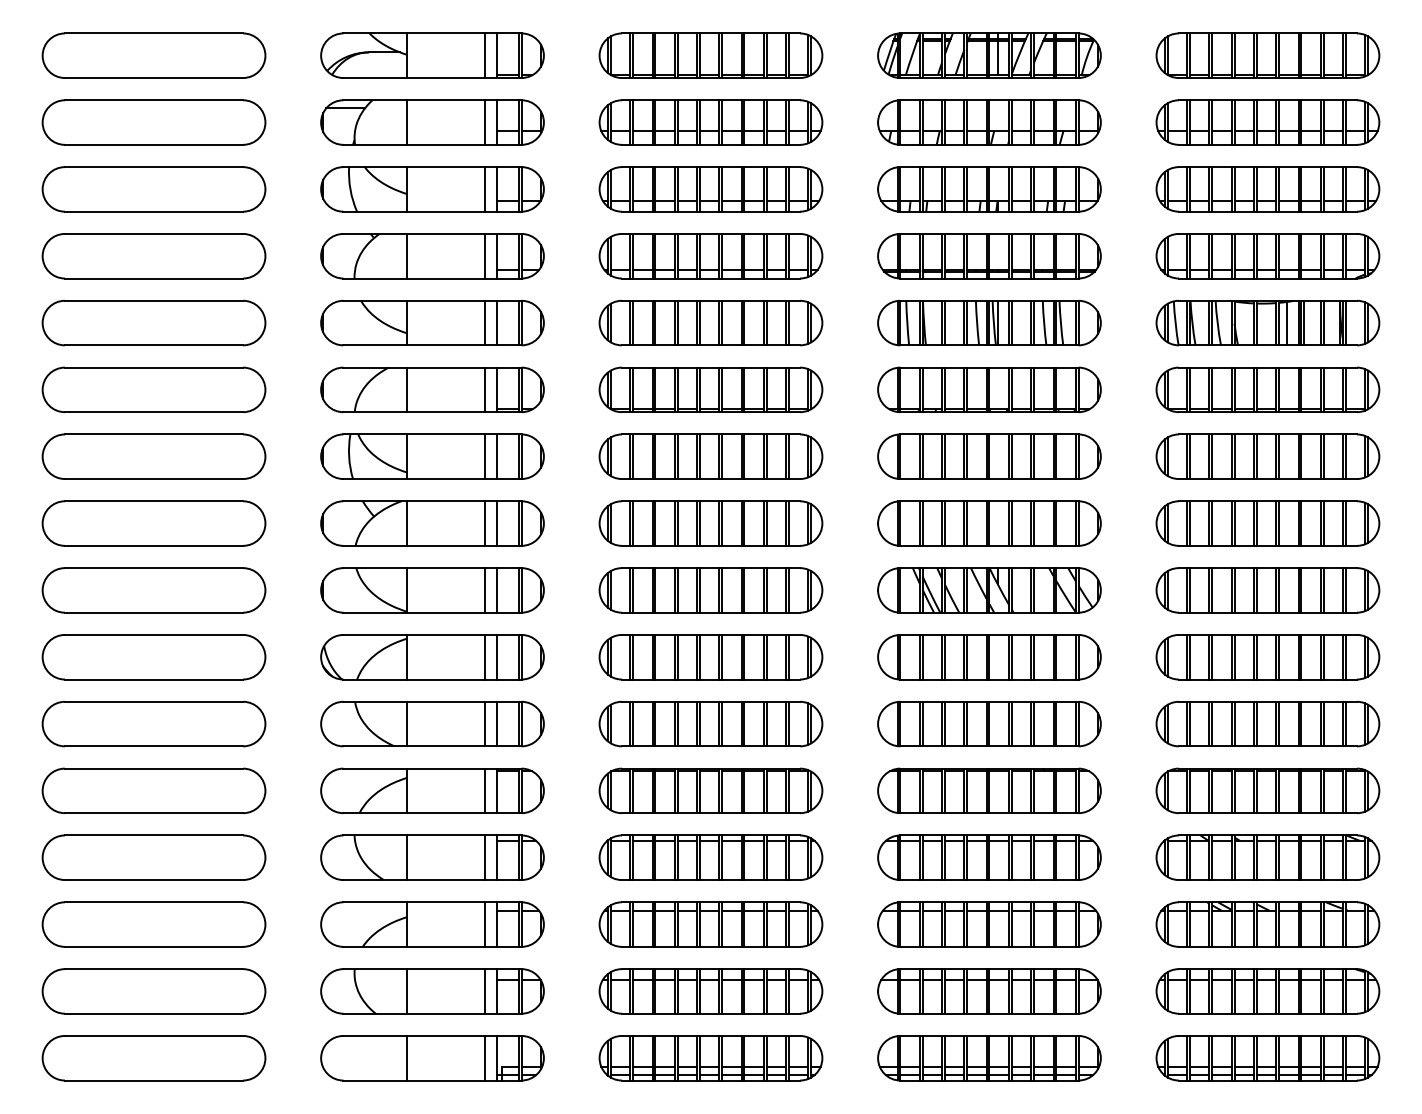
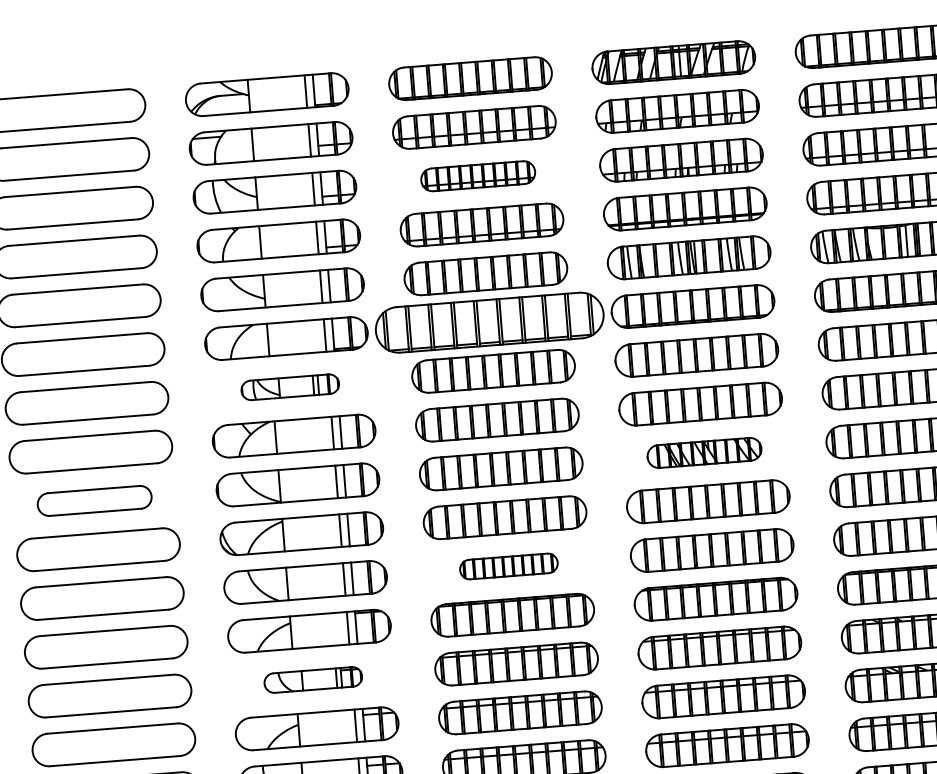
part: (710, 189) -> (477, 176), size x0.7
part: (710, 389) -> (489, 322), size x1.4
part: (432, 456) -> (290, 387), size x0.6
part: (153, 590) -> (94, 501), size x0.7
part: (989, 590) -> (704, 453), size x0.7
part: (710, 723) -> (508, 566), size x0.6
part: (432, 857) -> (313, 679), size x0.6

